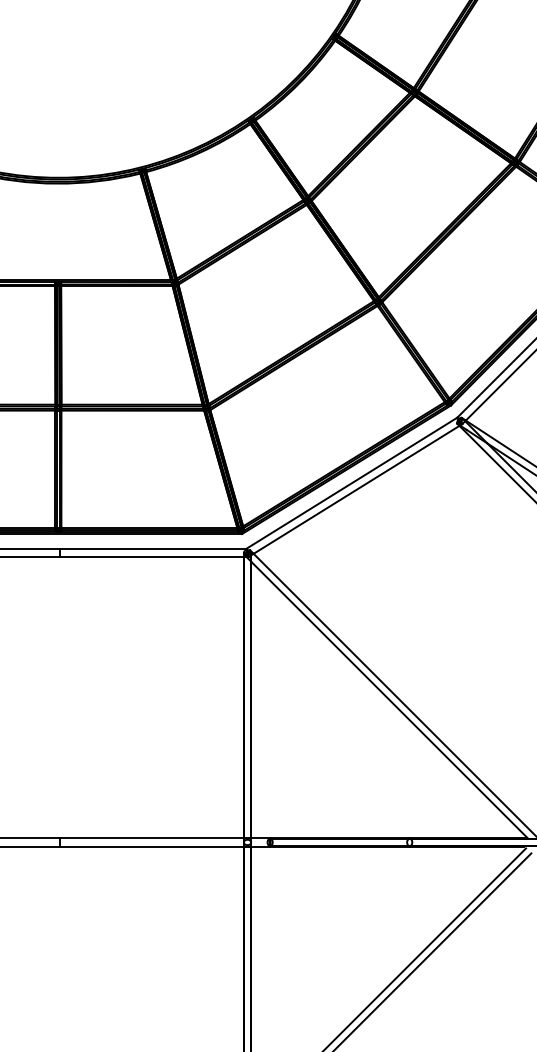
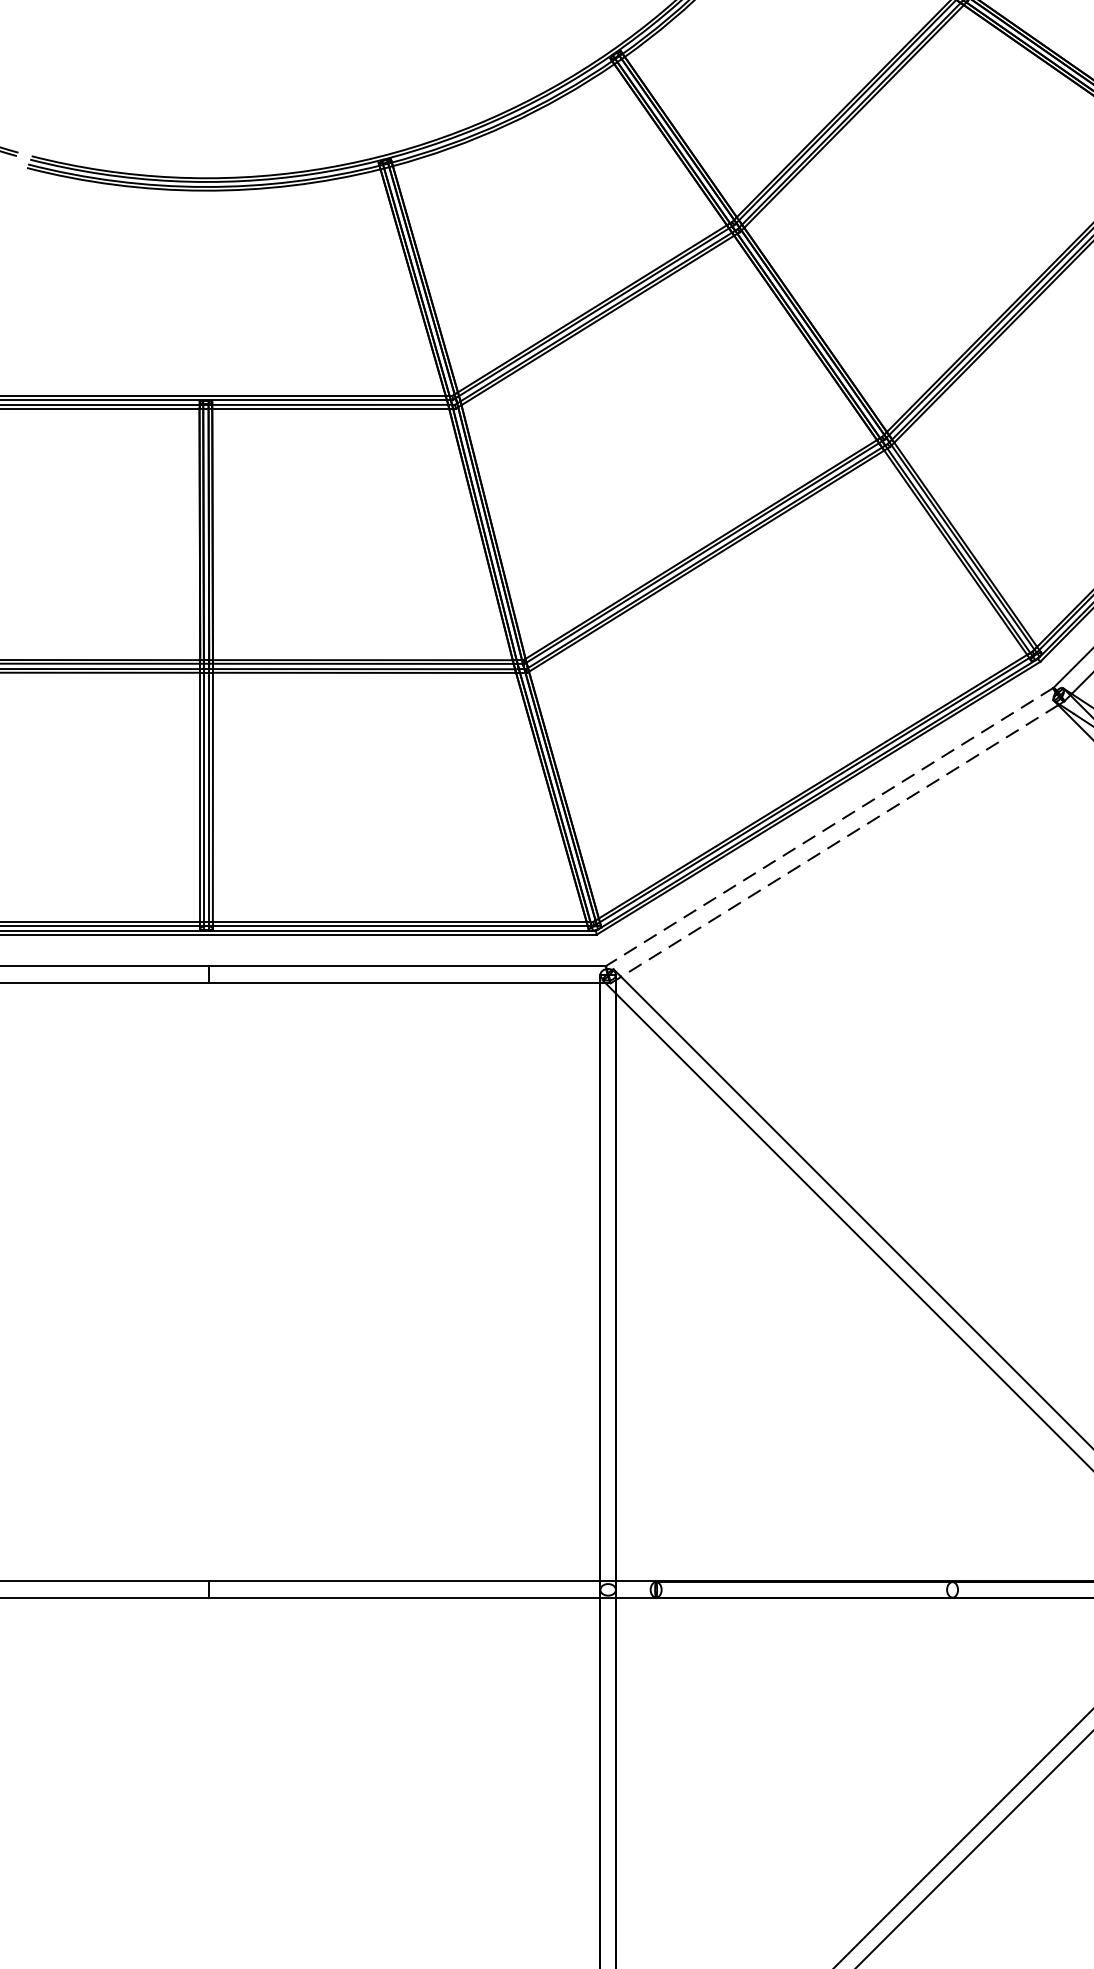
line: (351, 483) -> (828, 827), solid -> dashed
line: (356, 490) -> (839, 842), solid -> dashed

